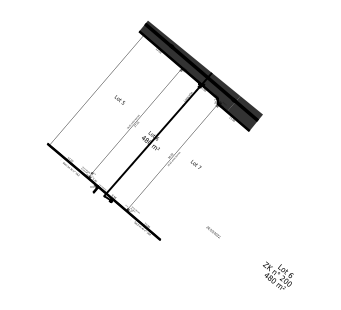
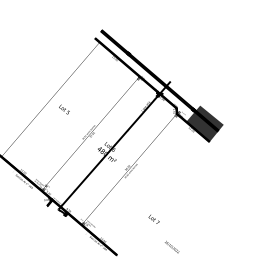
fill: (189, 65) -> (147, 73), removed
text: (119, 99) -> (64, 109), moved
text: (195, 164) -> (153, 219), moved

